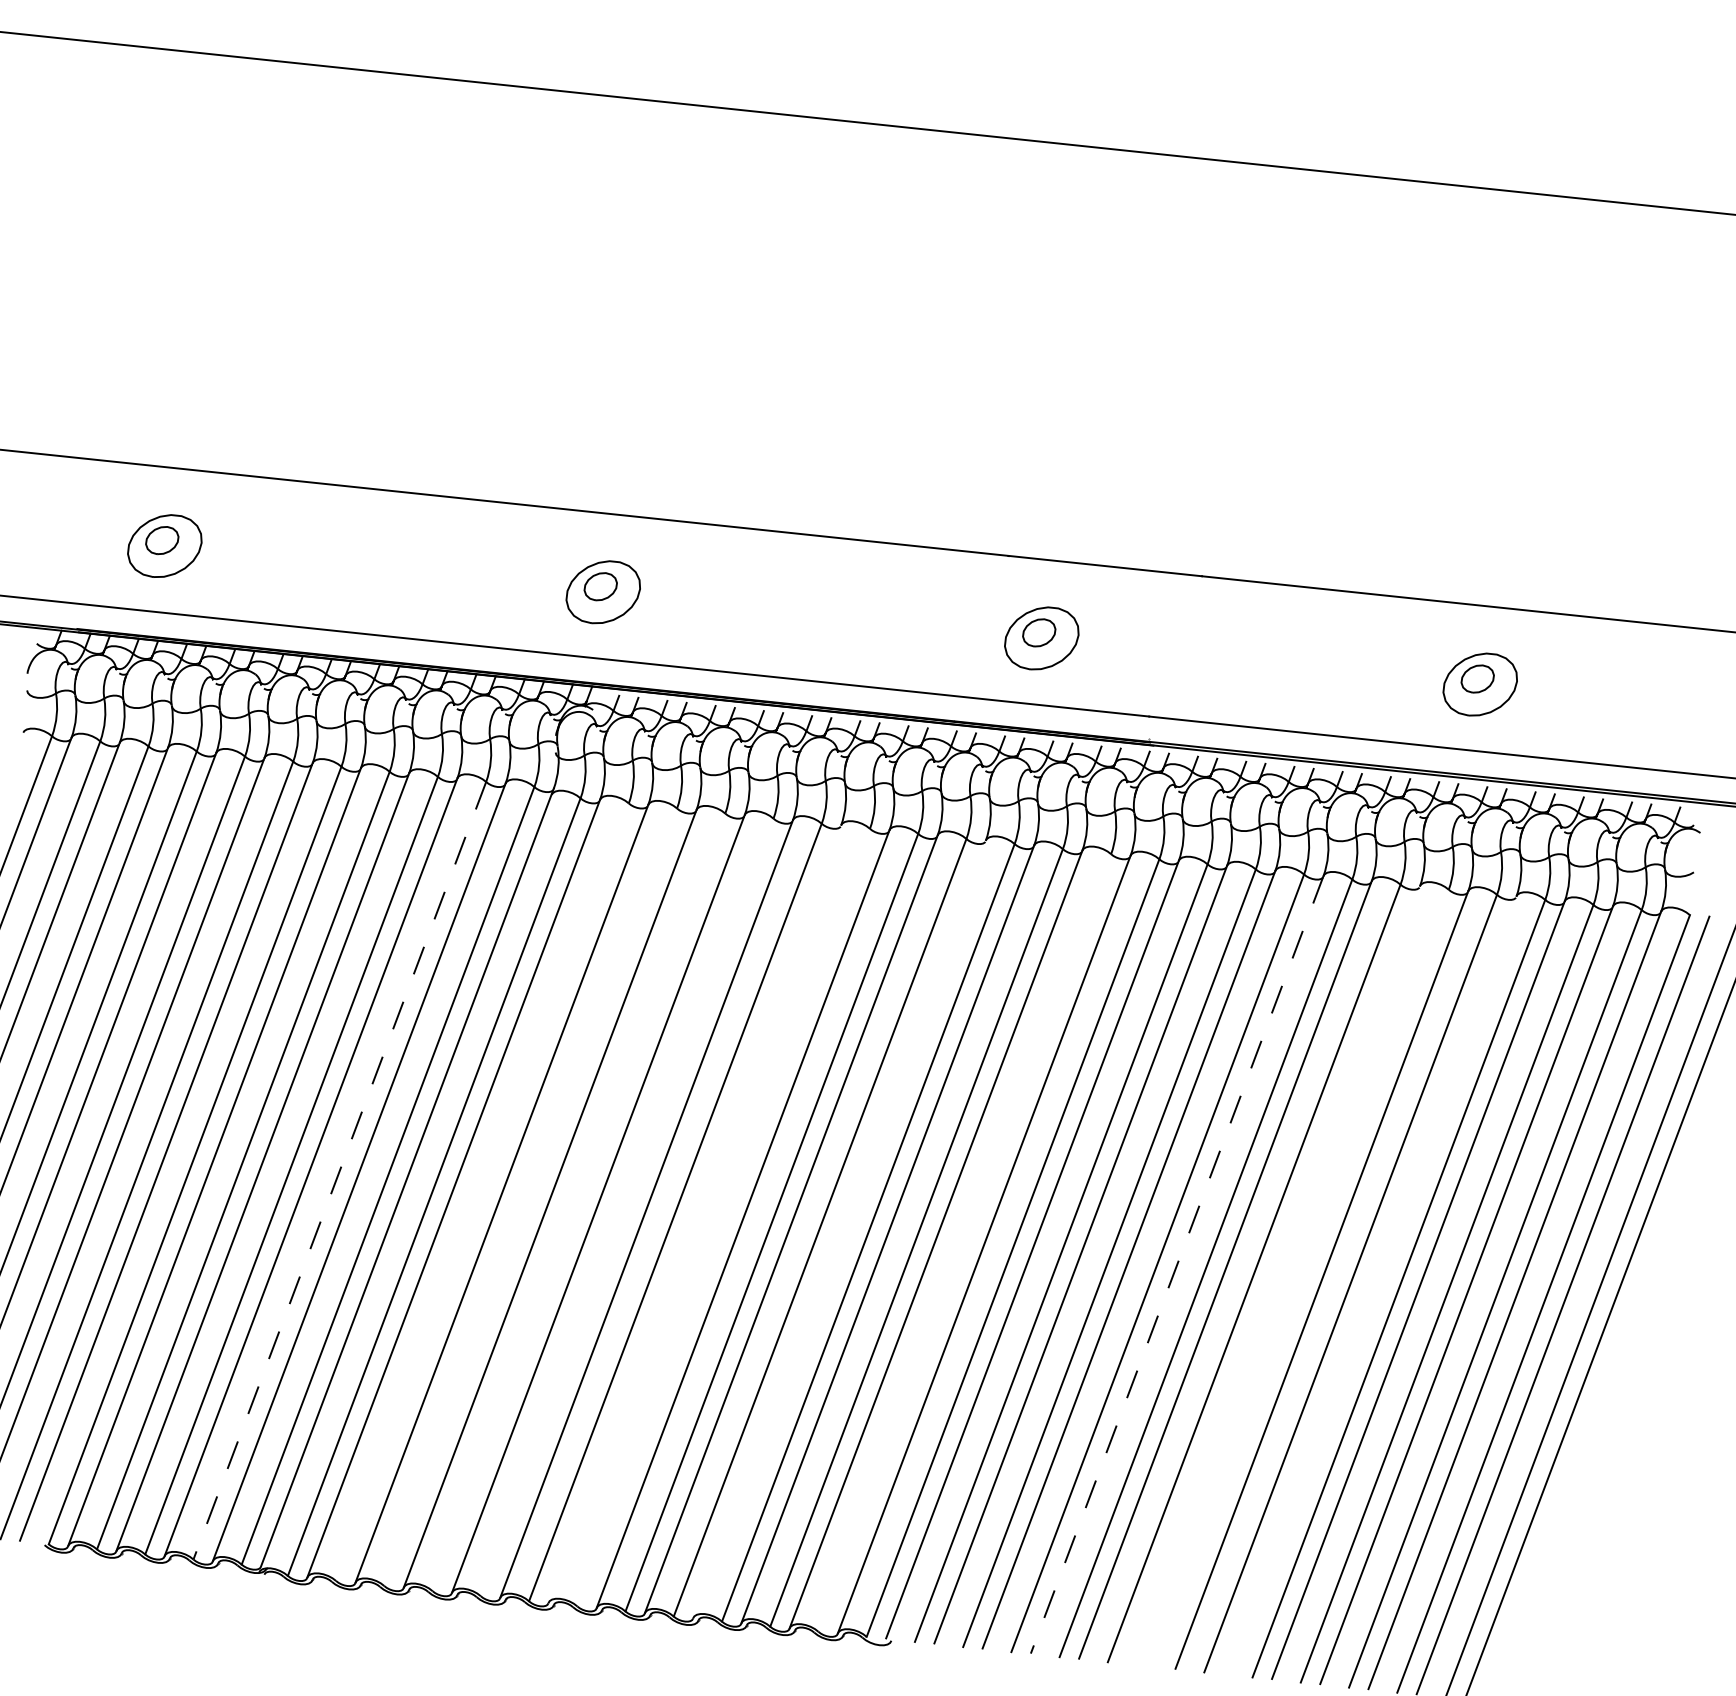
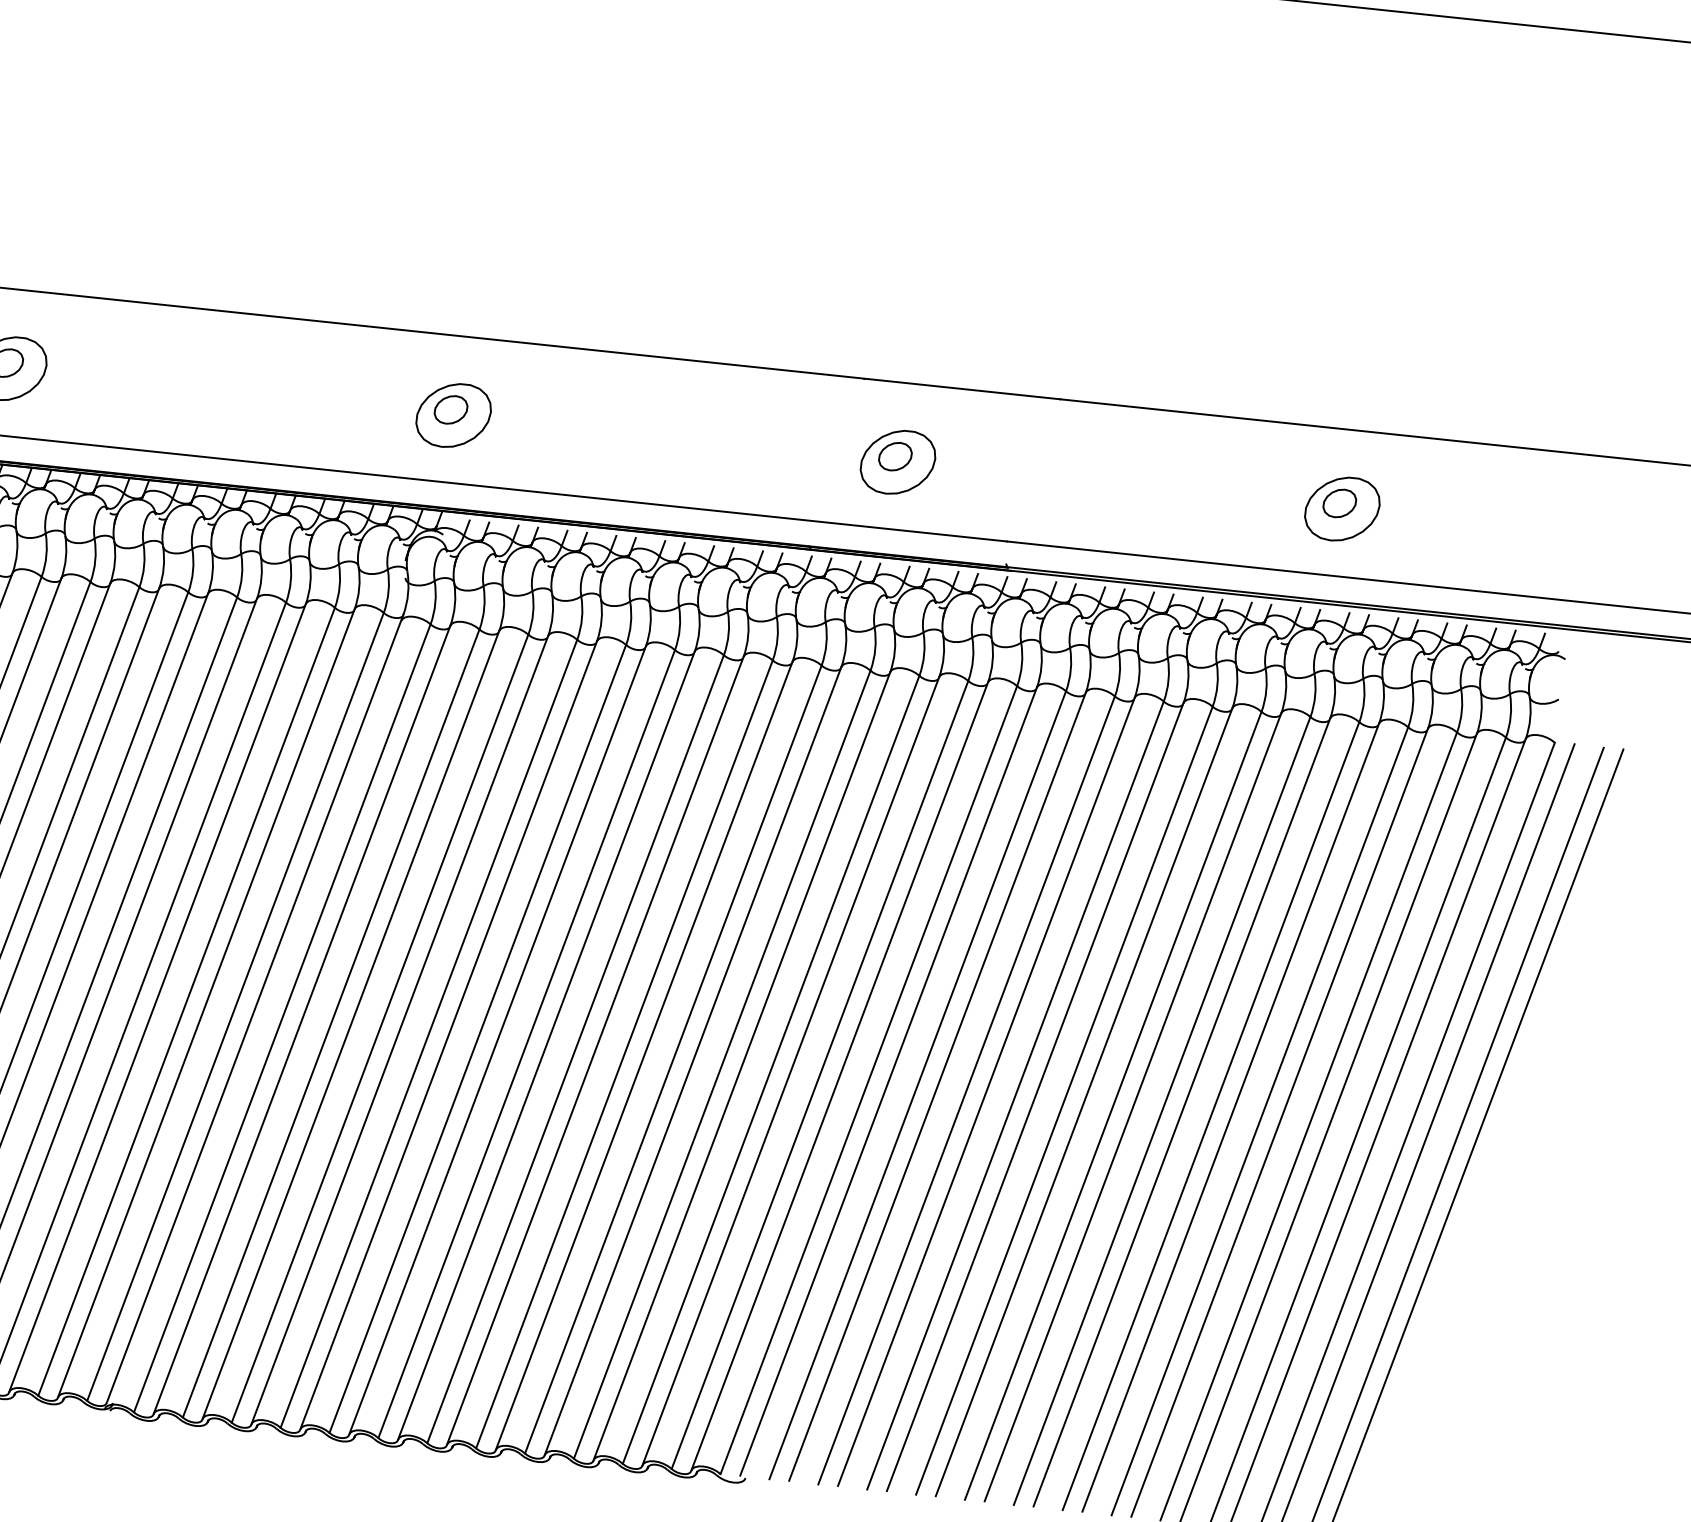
line: (339, 1171) -> (186, 1002), dashed -> solid
line: (482, 1192) -> (331, 1023), added
line: (530, 1197) -> (379, 1028), added
line: (578, 1202) -> (428, 1033), added
line: (626, 1207) -> (477, 1039), added
line: (694, 1213) -> (546, 1045), added
line: (723, 1217) -> (575, 1049), added
line: (839, 1229) -> (692, 1061), added
line: (964, 1242) -> (819, 1074), added
line: (1177, 1265) -> (1035, 1097), dashed -> solid
line: (1273, 1274) -> (1132, 1106), added
line: (1302, 1278) -> (1162, 1110), added
line: (1369, 1284) -> (1230, 1117), added

